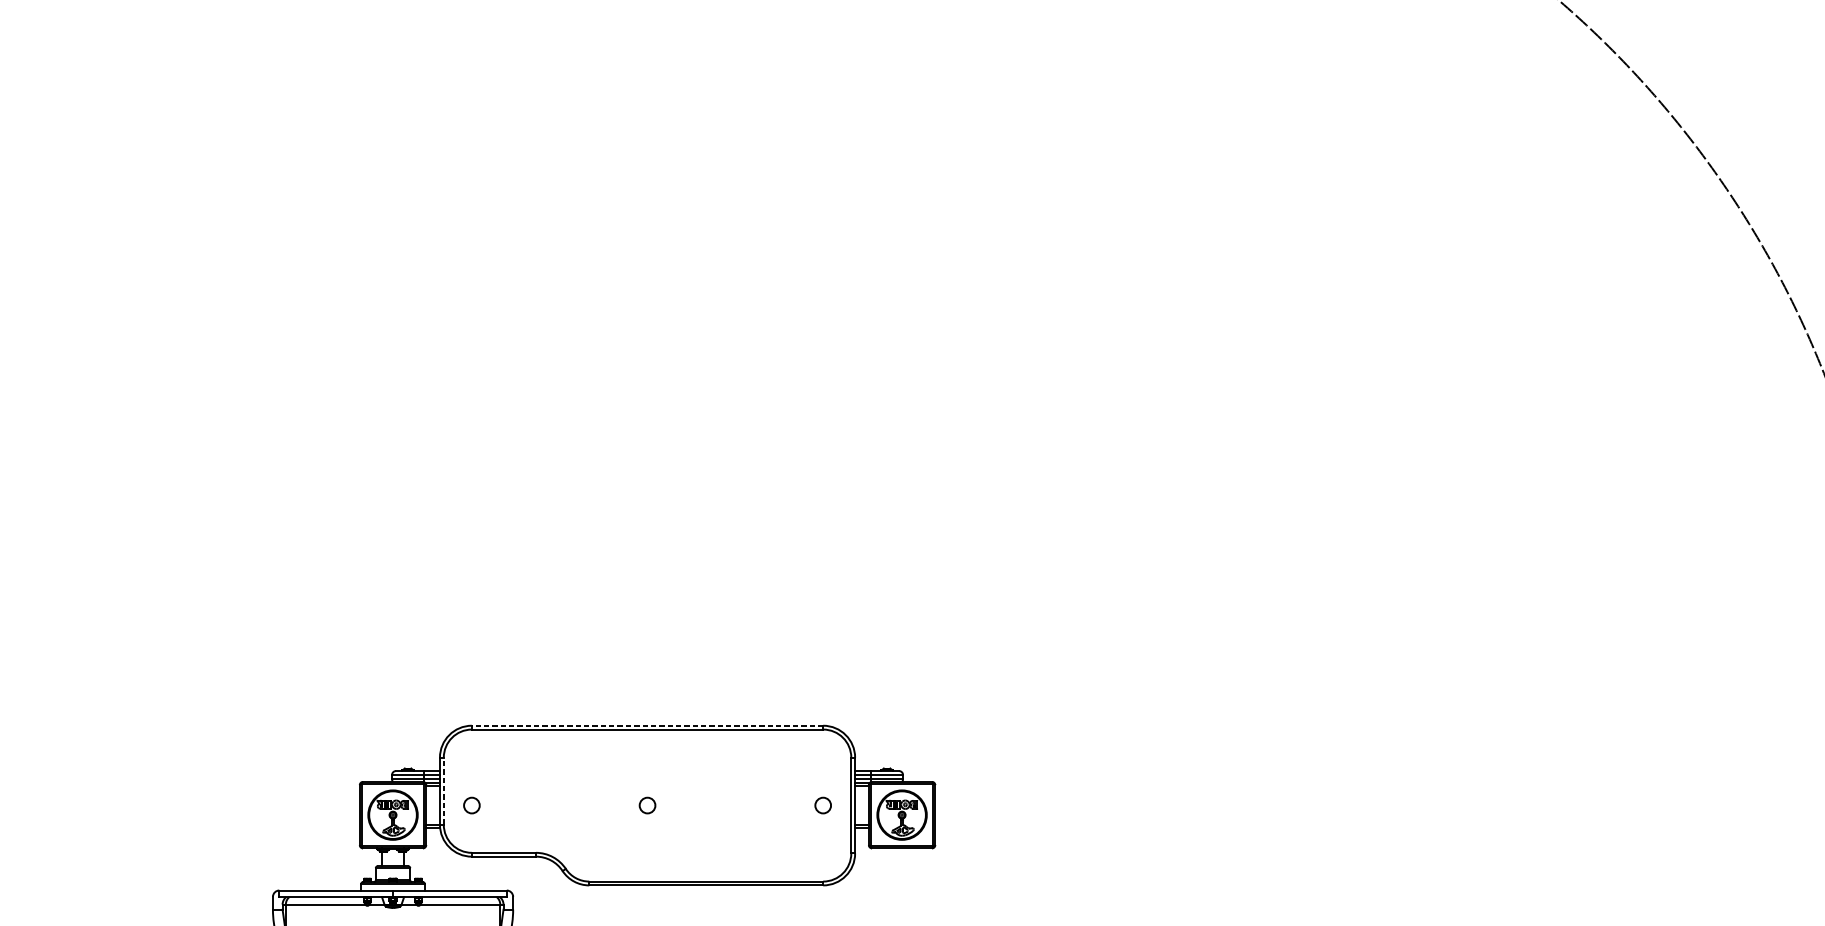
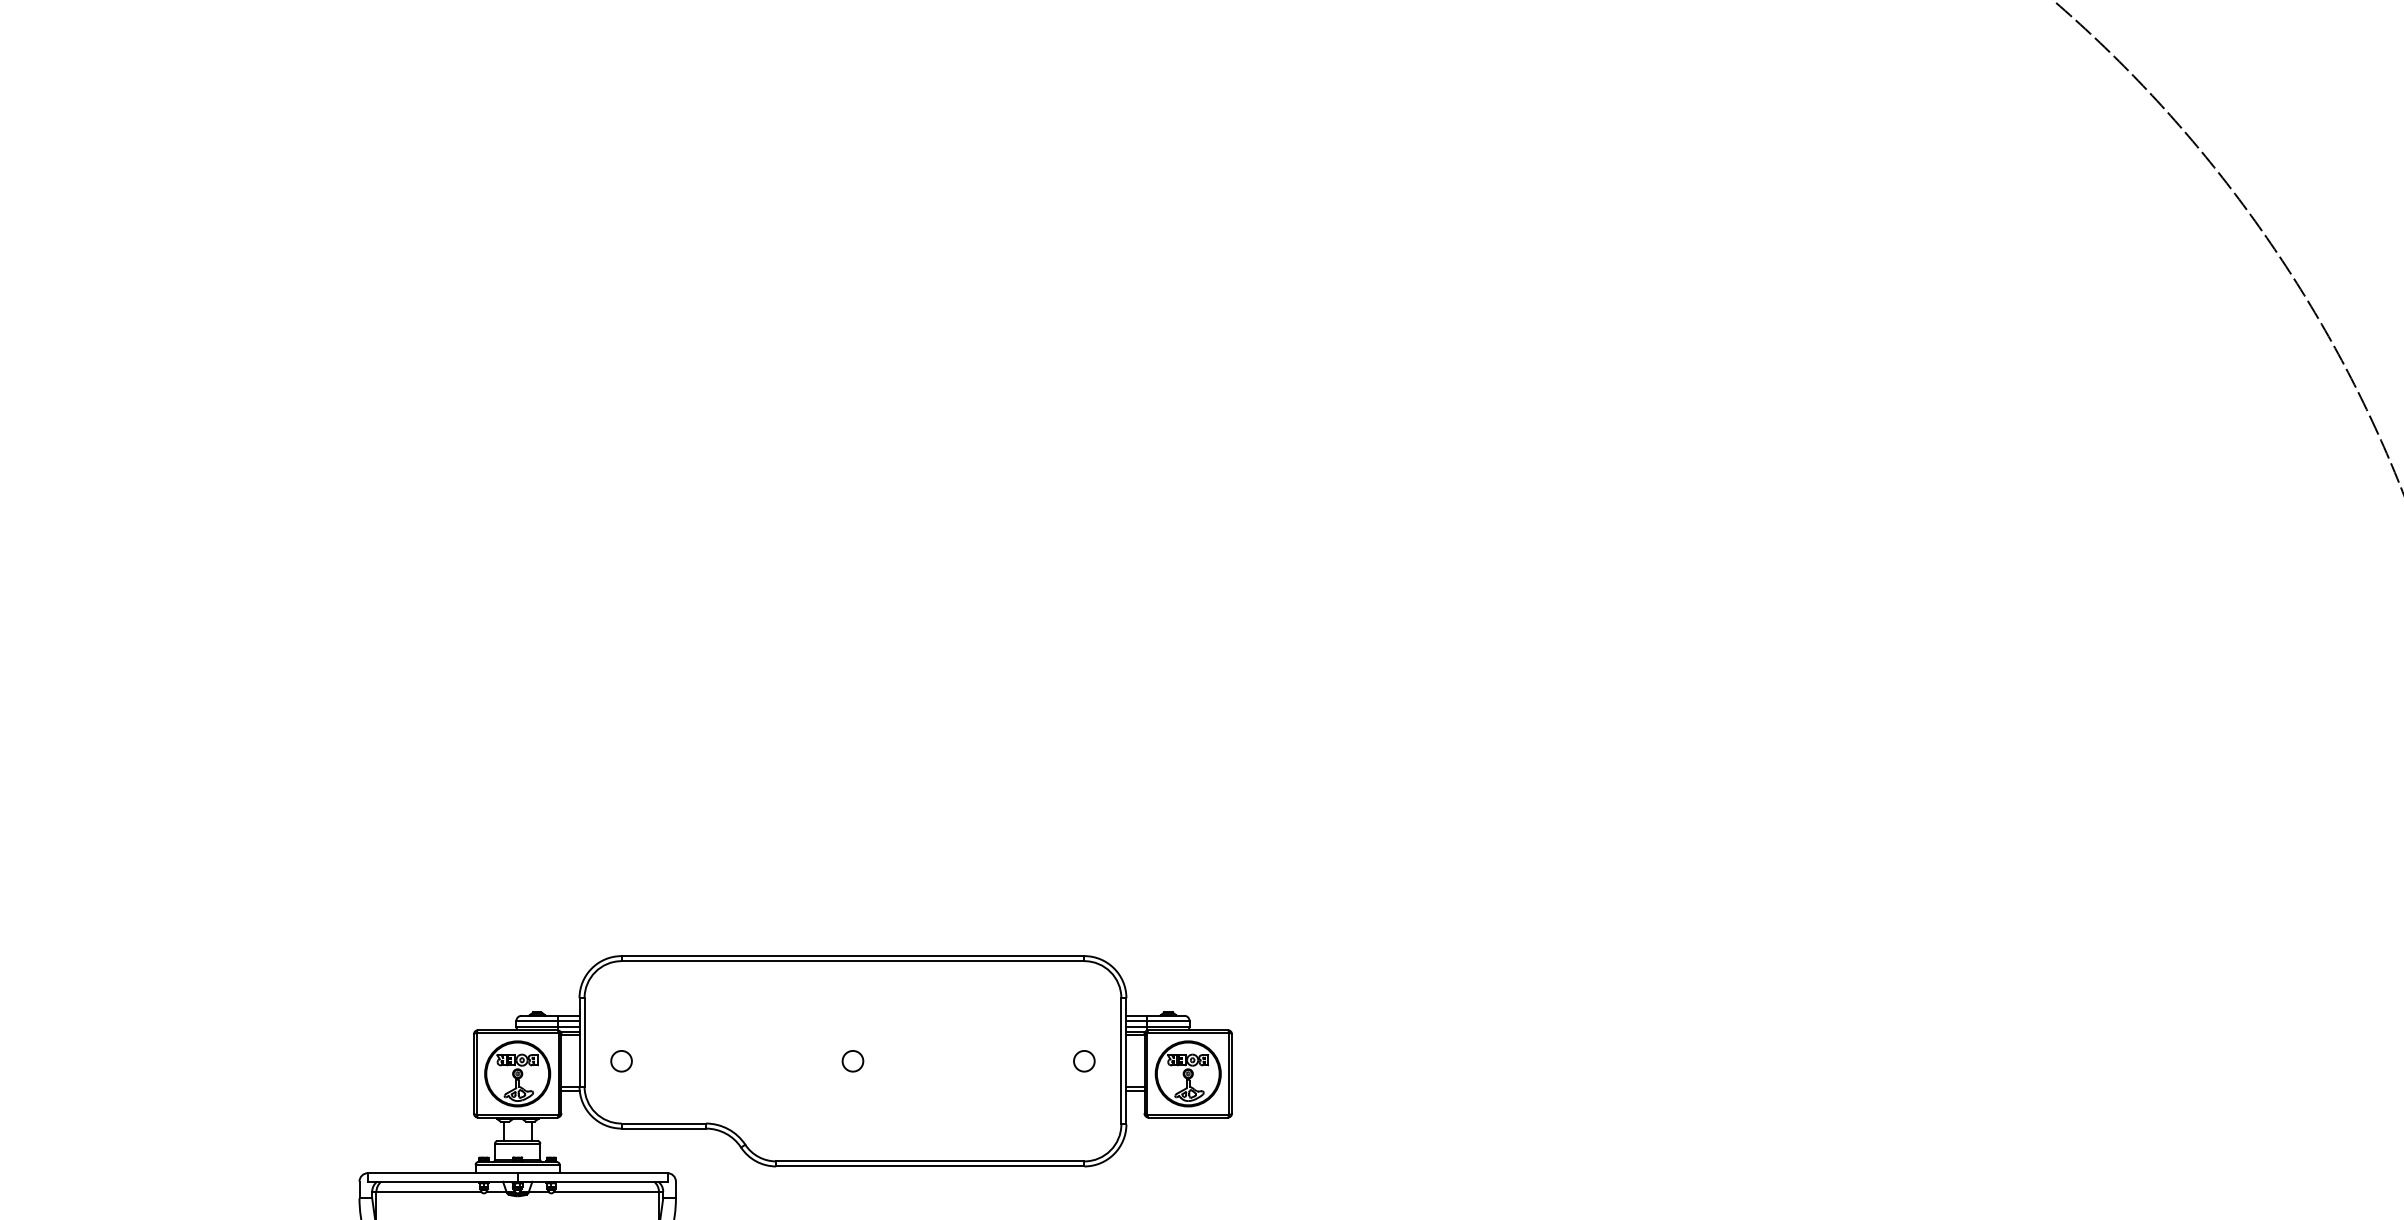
line: (647, 726) -> (852, 956), dashed -> solid
line: (443, 790) -> (584, 1041), dashed -> solid

